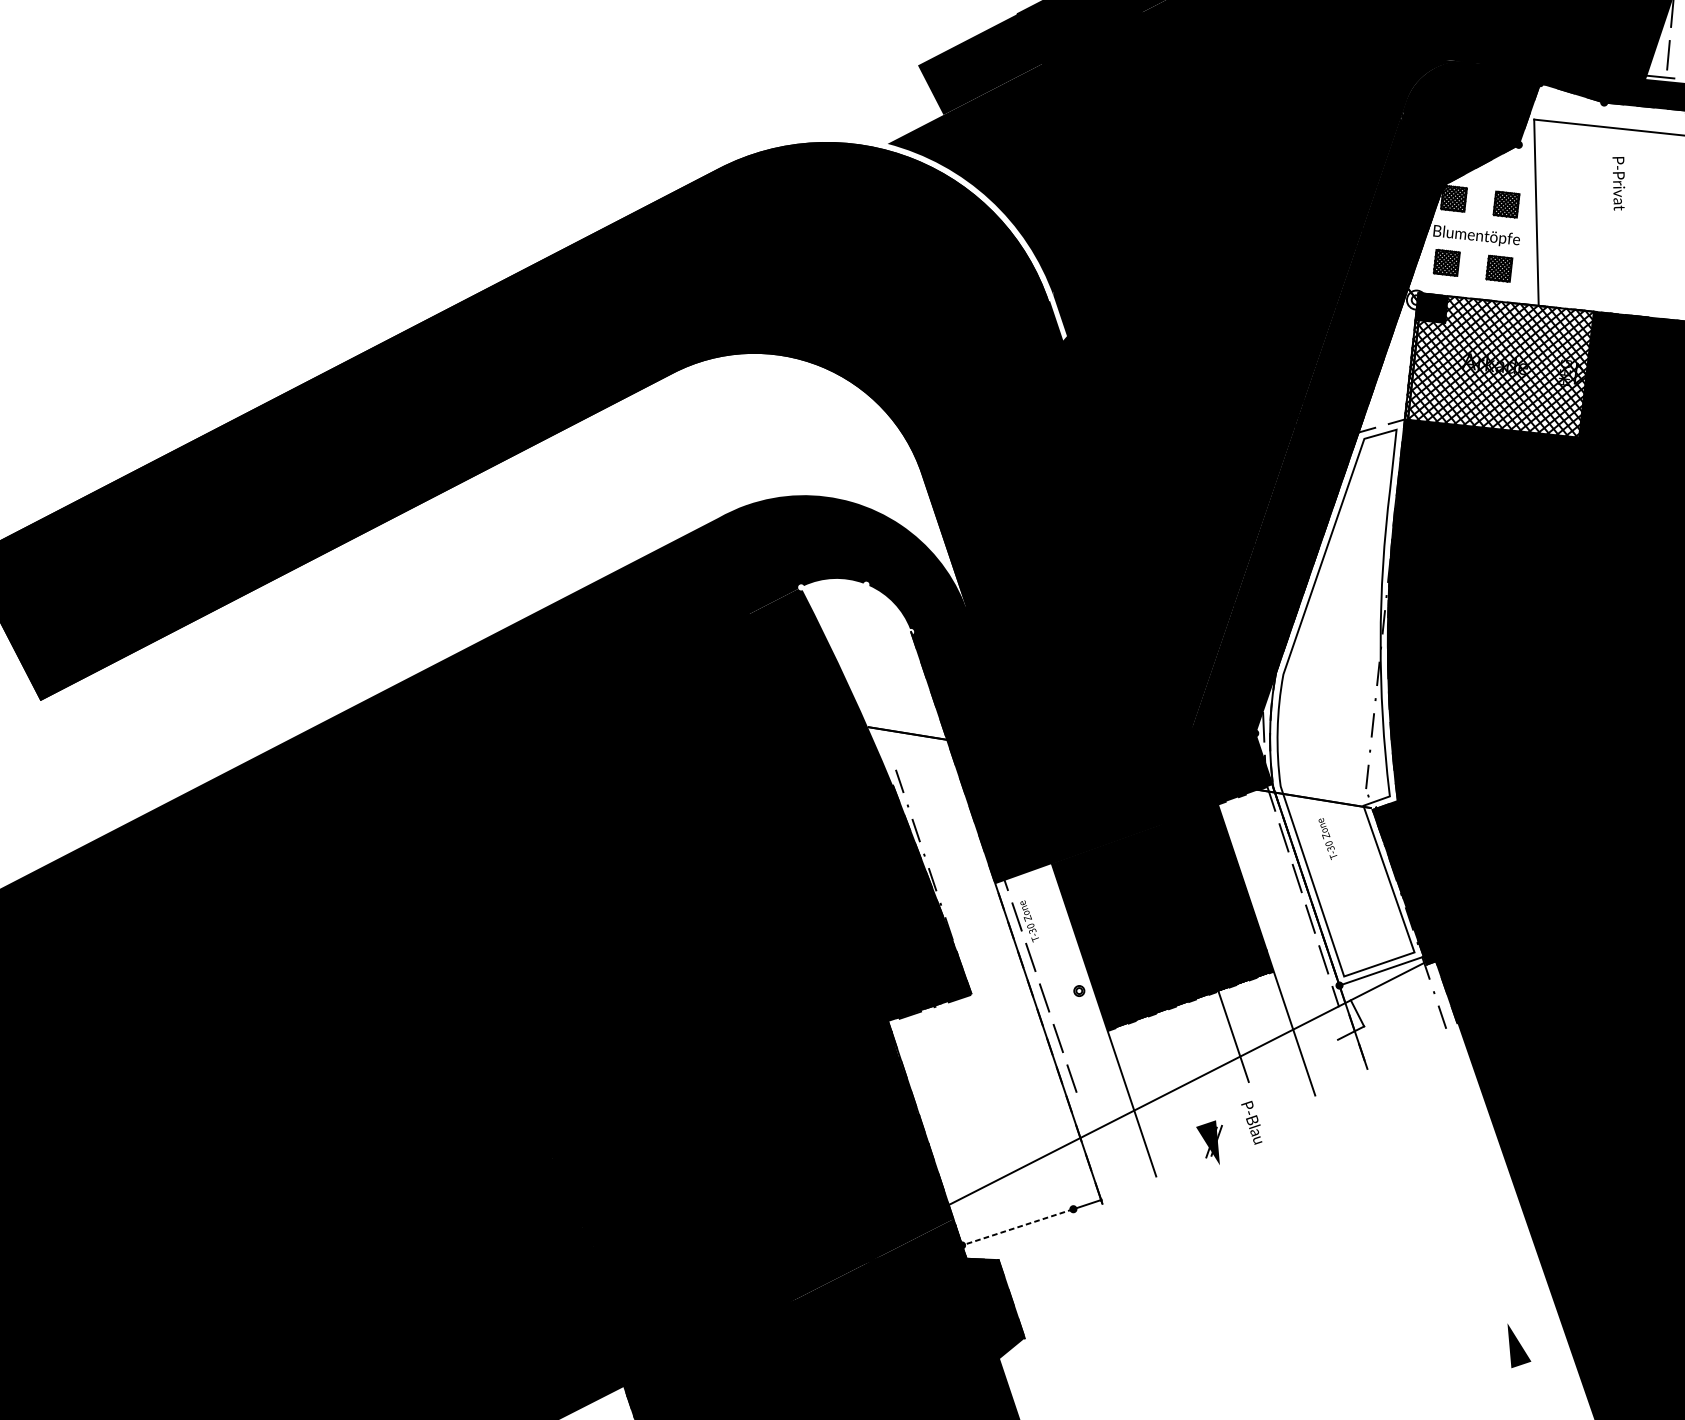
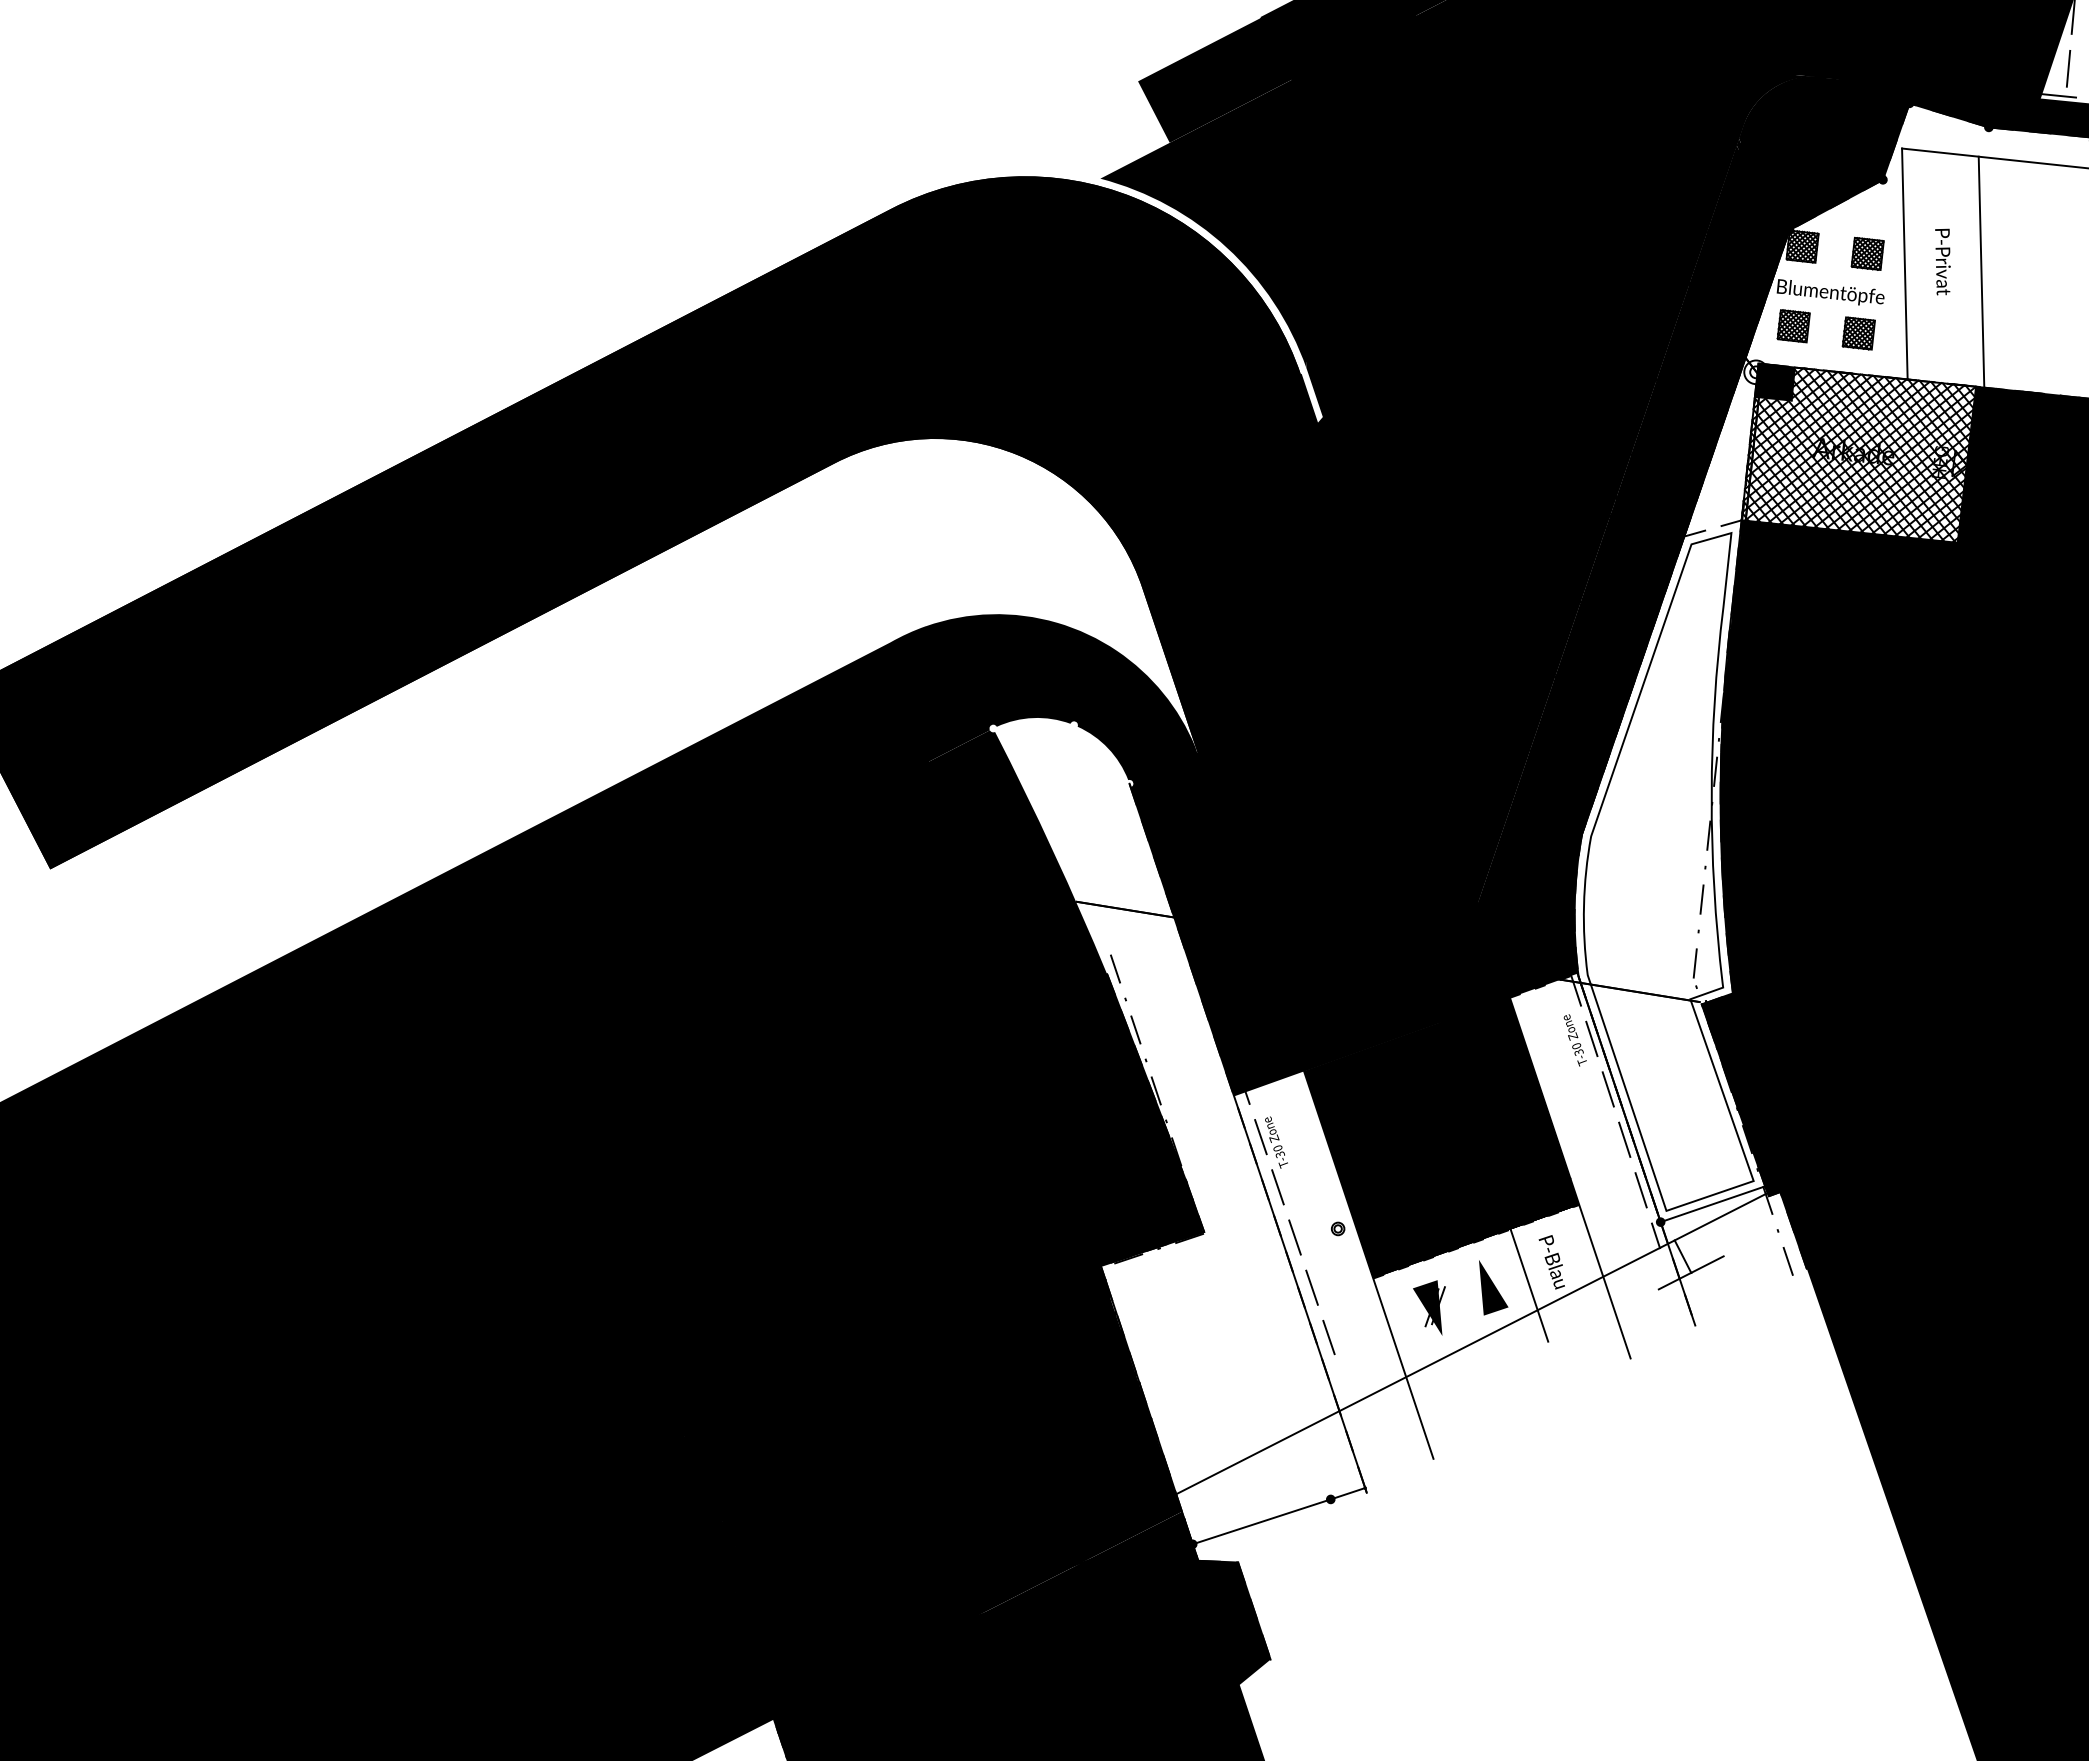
text: (1618, 183) -> (1942, 261), moved
line: (1598, 218) -> (1981, 271), added
fill: (1265, 729) -> (1569, 904), added
text: (1327, 839) -> (1574, 1040), moved
line: (1377, 1019) -> (1707, 1264), added
text: (1251, 1122) -> (1551, 1262), moved
part: (1209, 1142) -> (1429, 1307), moved
line: (1017, 1227) -> (1261, 1521), dashed -> solid
part: (1519, 1345) -> (1493, 1287), moved

